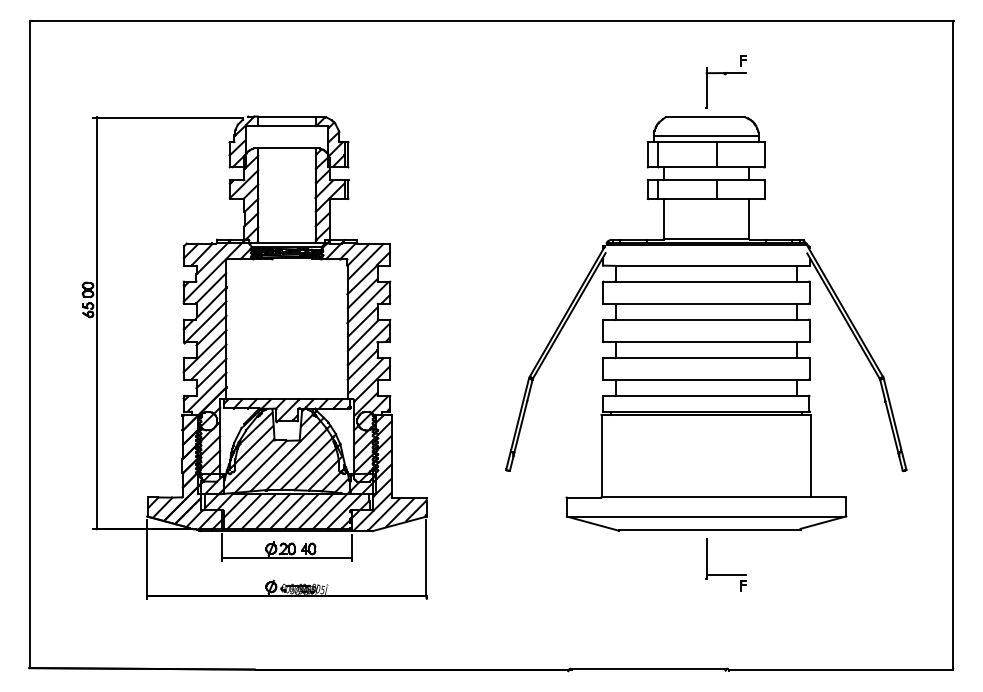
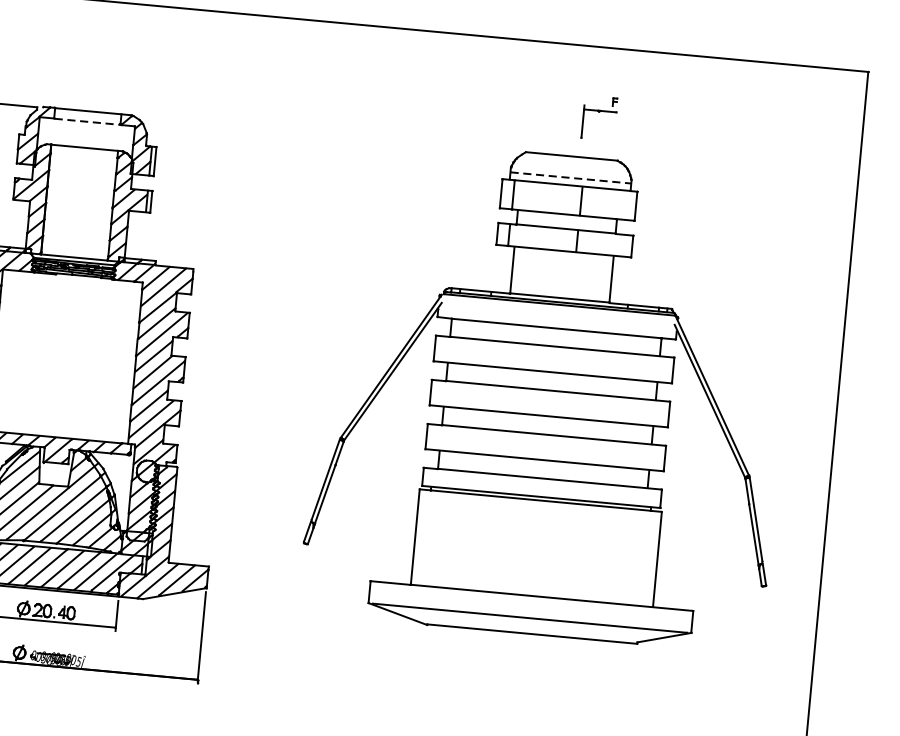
part: (725, 81) -> (598, 117), size x0.7
line: (287, 125) -> (87, 121), solid -> dashed
line: (706, 135) -> (570, 177), solid -> dashed
part: (725, 574) -> (545, 687), removed

